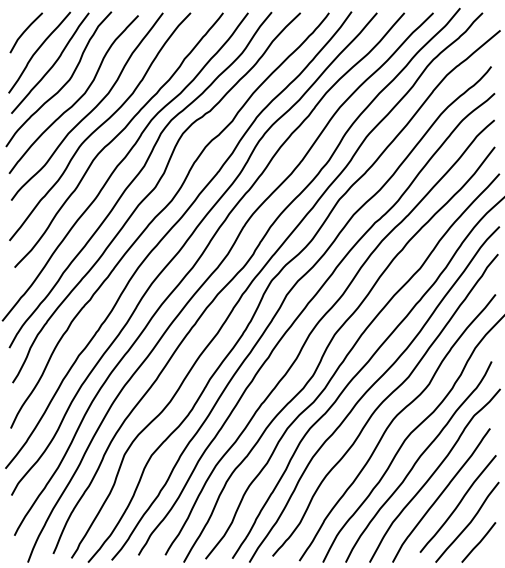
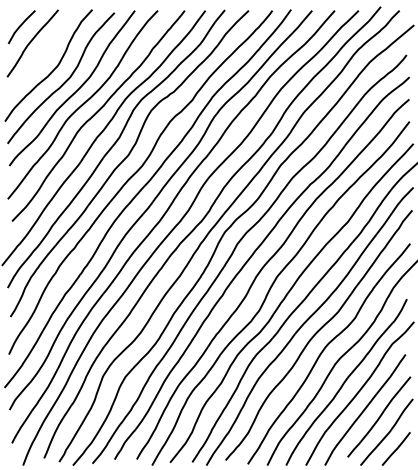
curve: (52, 64) -> (43, 53), removed

